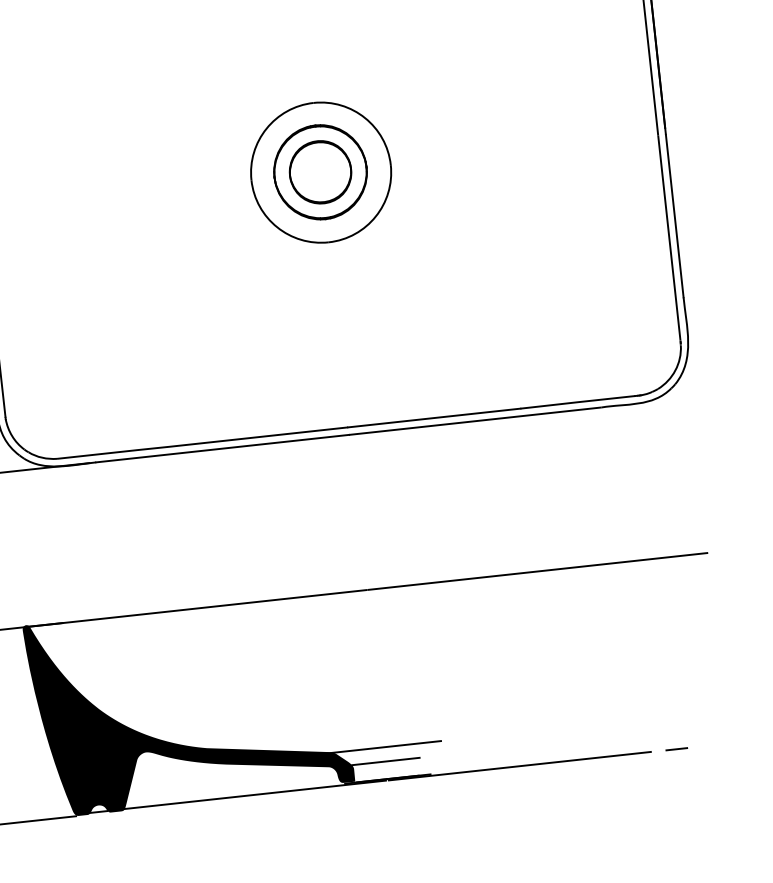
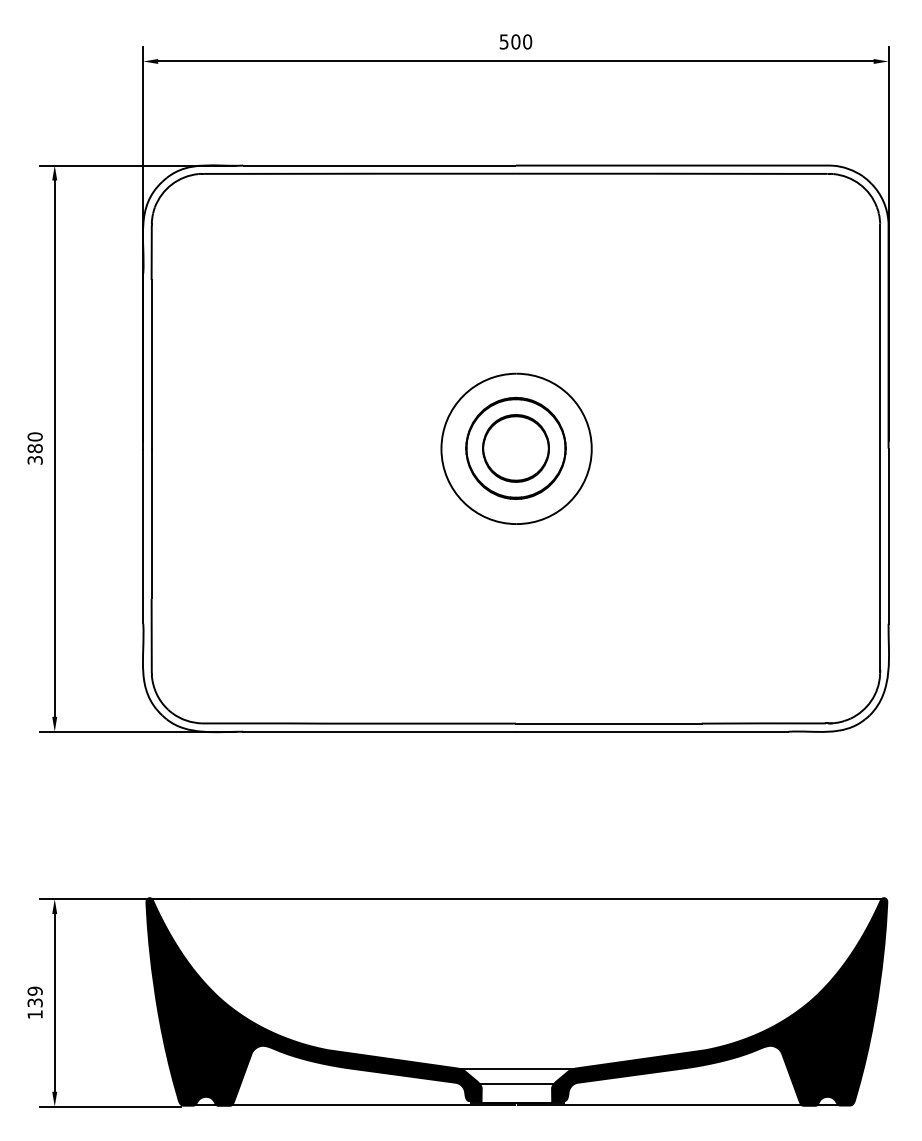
fill: (564, 664) -> (719, 1001), added
fill: (668, 674) -> (828, 1024), added

